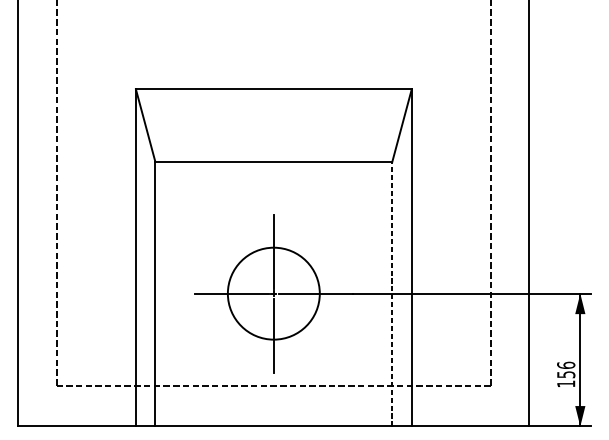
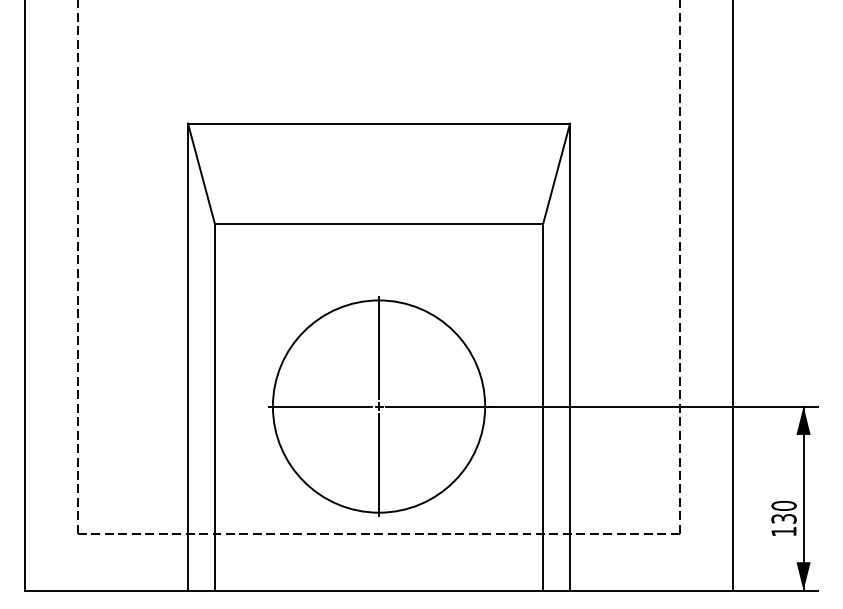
circle: (273, 293) -> (378, 406), size x1.67
line: (392, 293) -> (543, 406), dashed -> solid
text: (565, 369) -> (783, 511), 156 -> 130

